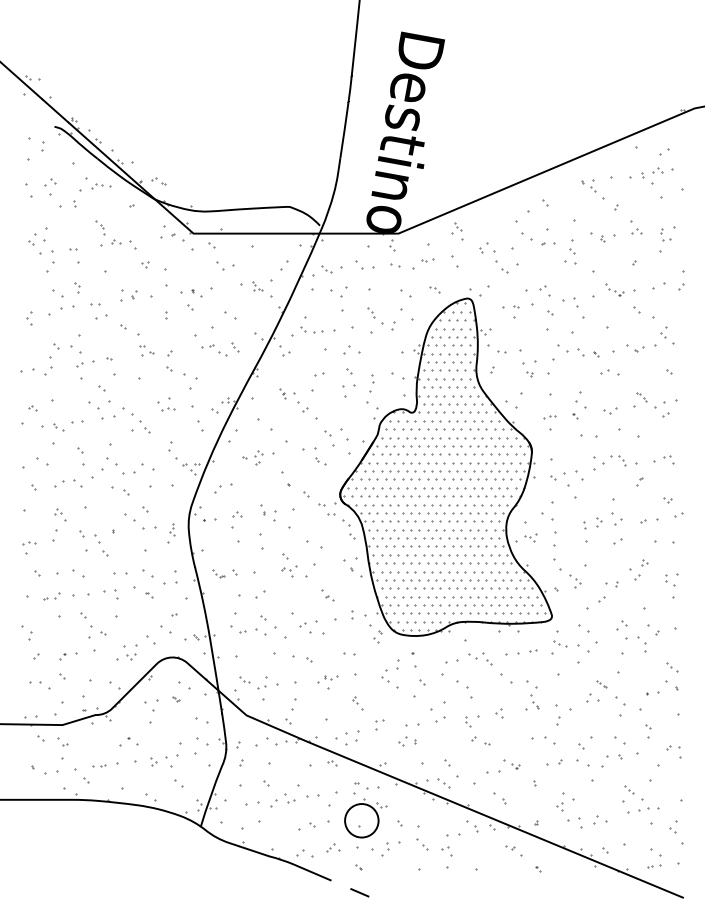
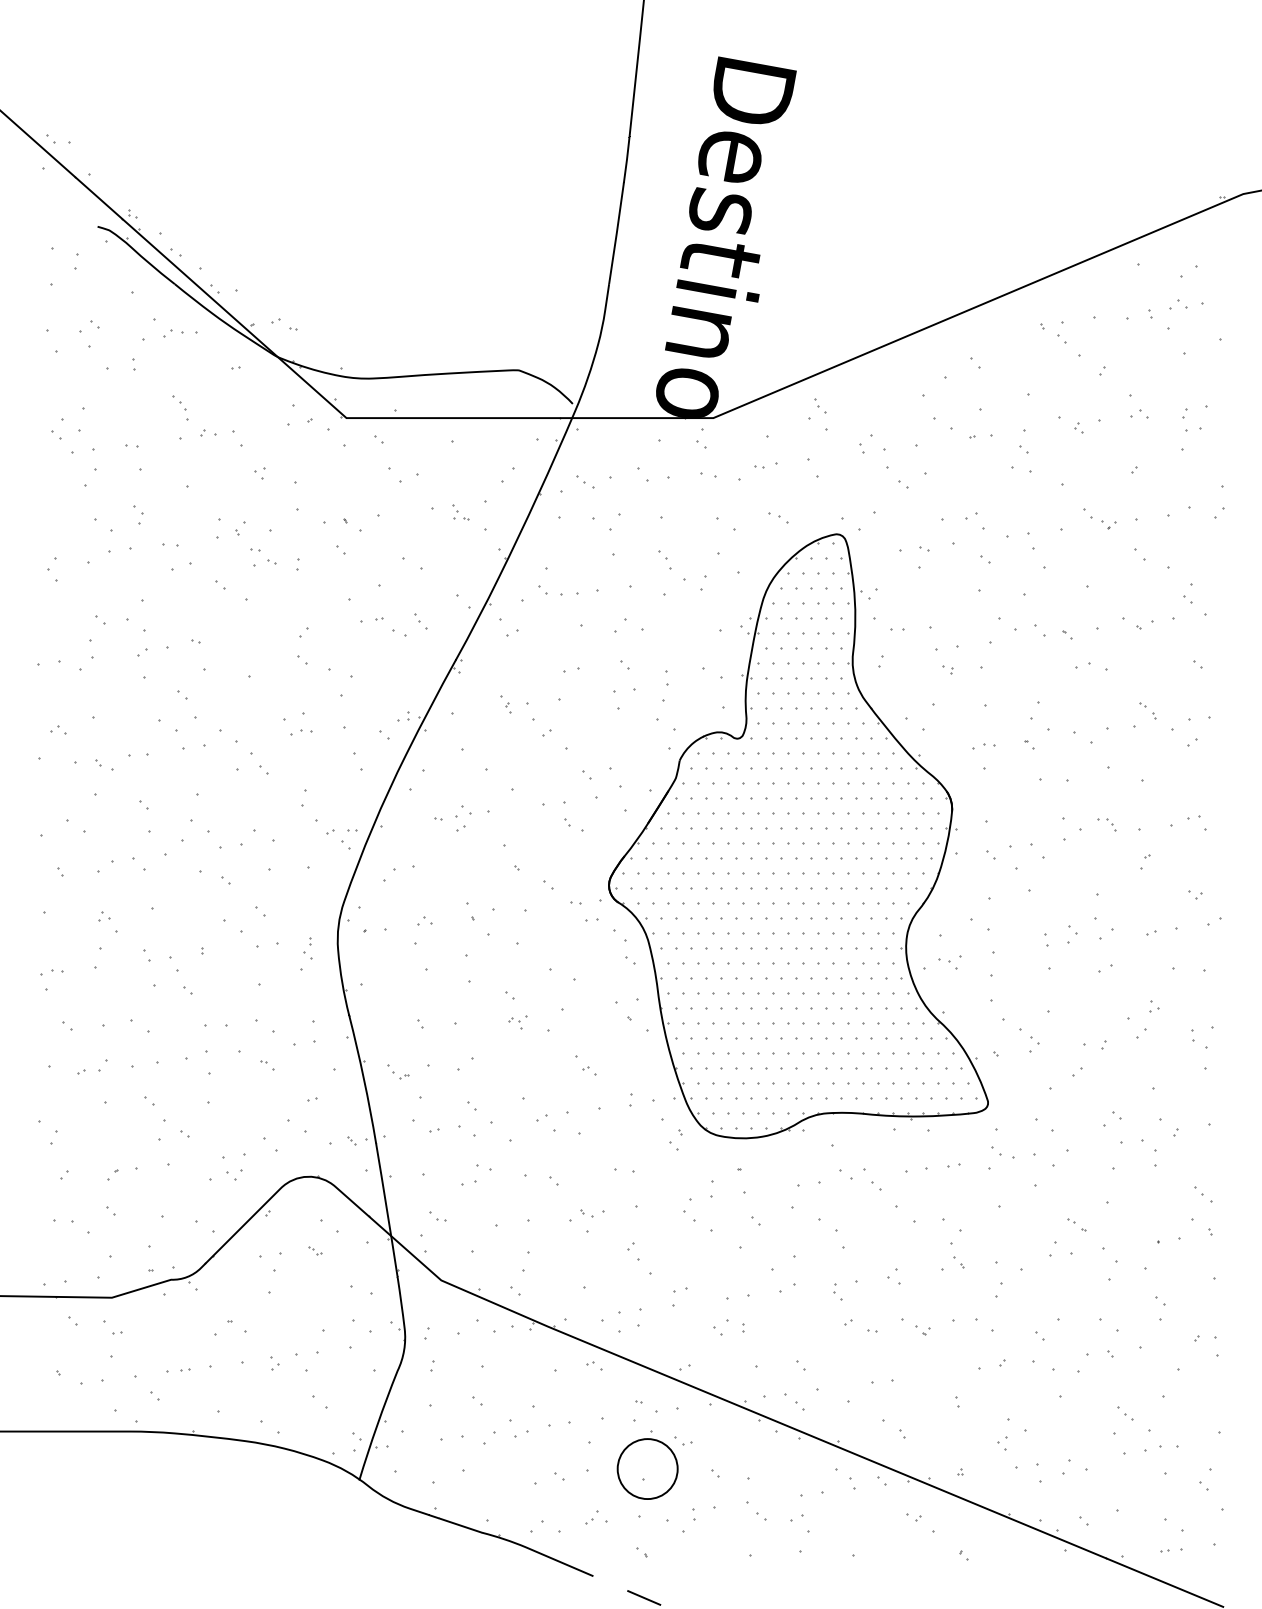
part: (146, 350) -> (262, 557), moved
part: (610, 410) -> (1092, 734), size x1.6
part: (618, 460) -> (1107, 824), size x0.7
part: (274, 515) -> (491, 922), size x1.6
part: (289, 571) -> (518, 1022), size x0.7
part: (218, 573) -> (398, 1071), moved
part: (116, 594) -> (208, 1064), size x1.6
part: (262, 682) -> (469, 1175), moved
part: (357, 703) -> (639, 1259), size x1.4
part: (511, 764) -> (915, 1327), moved

